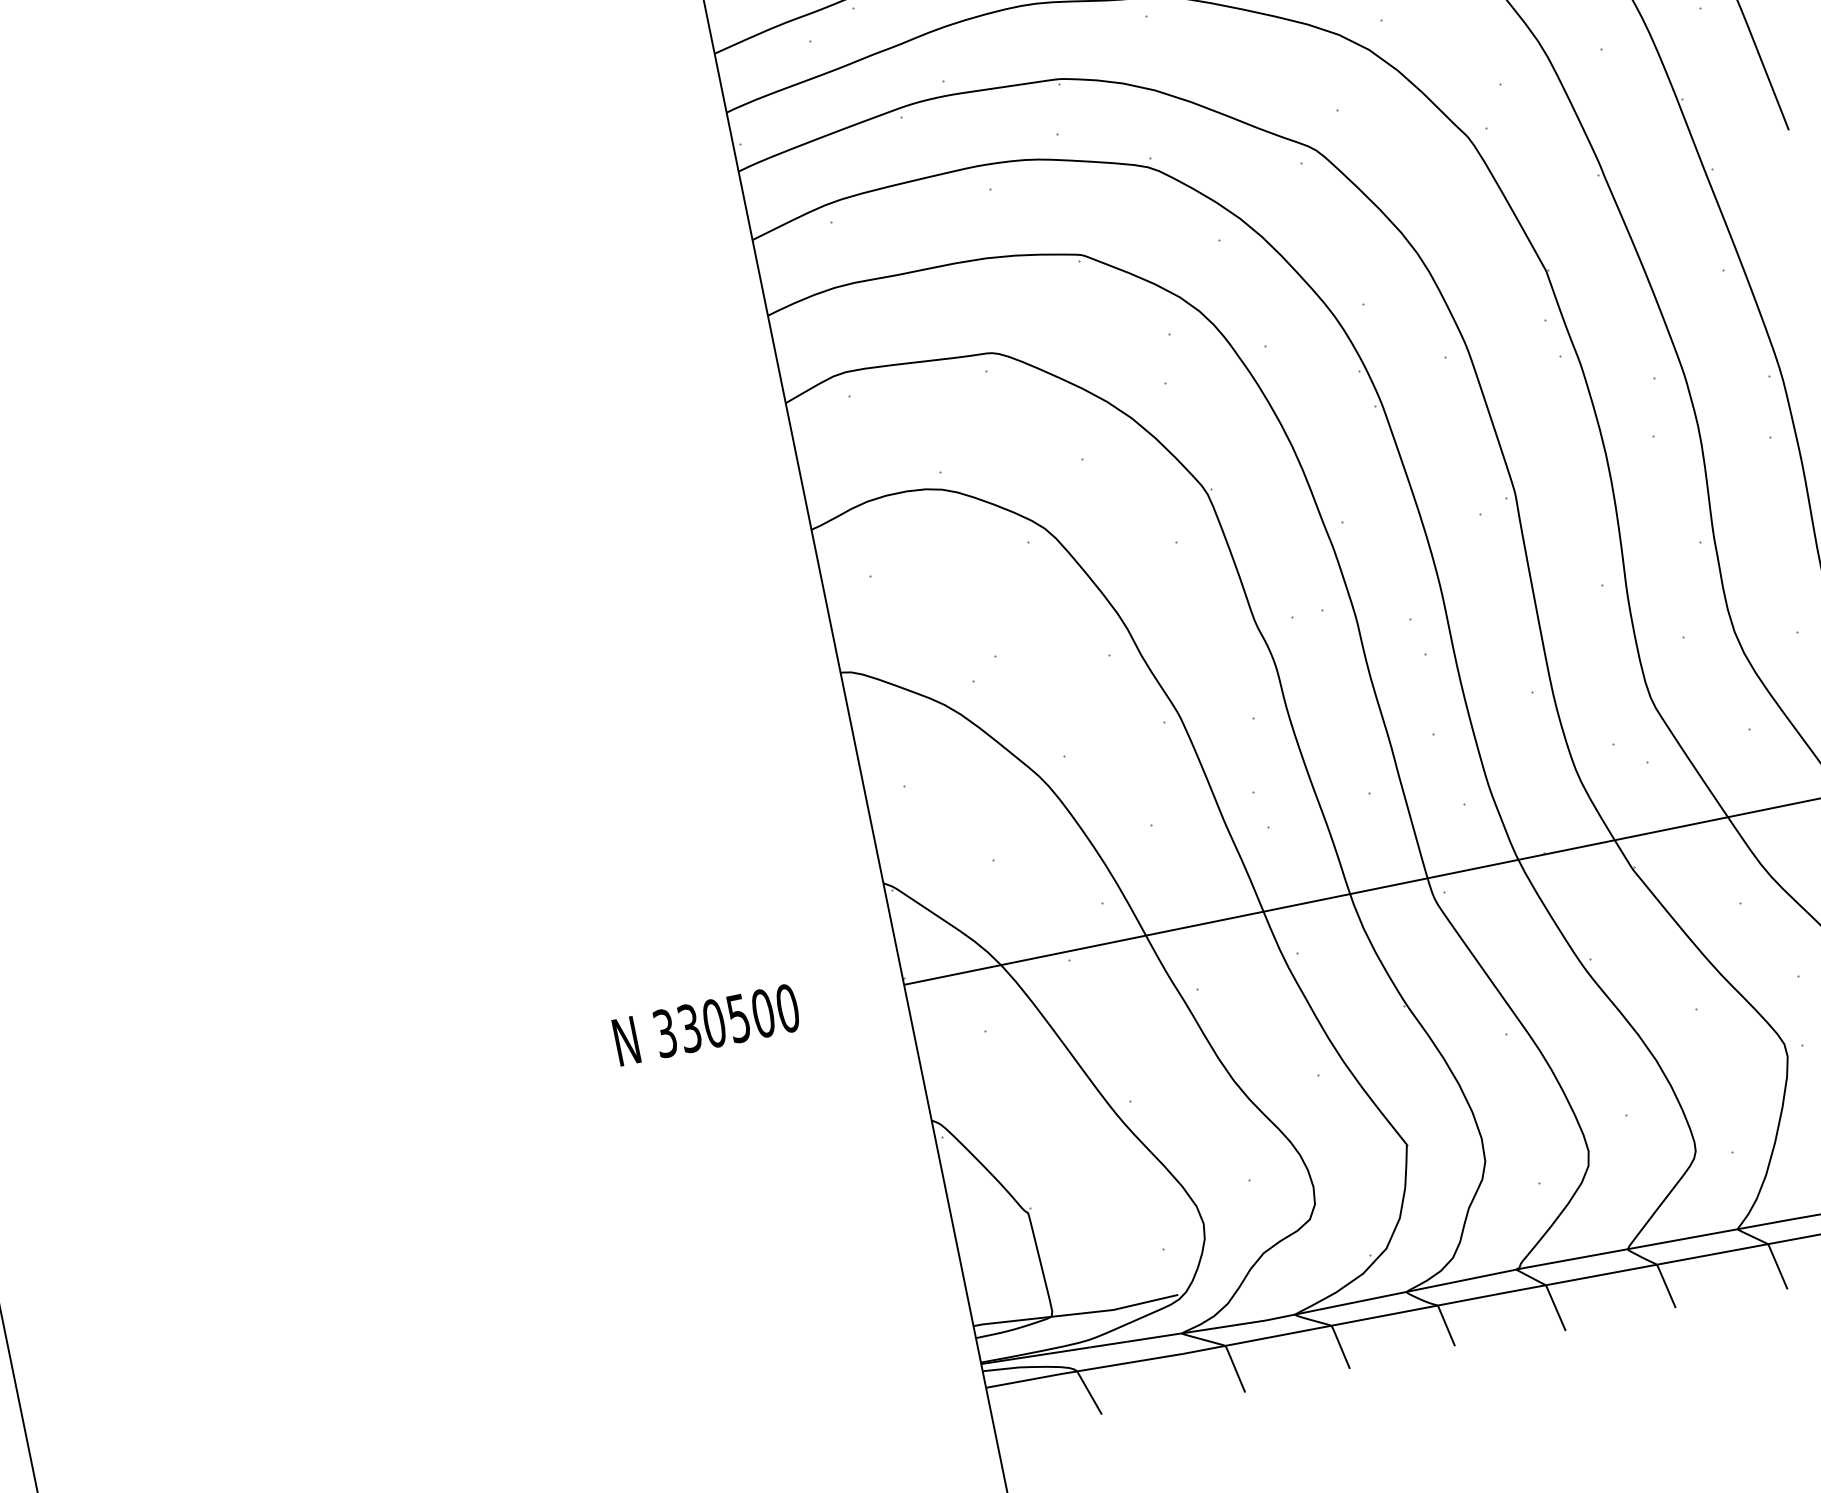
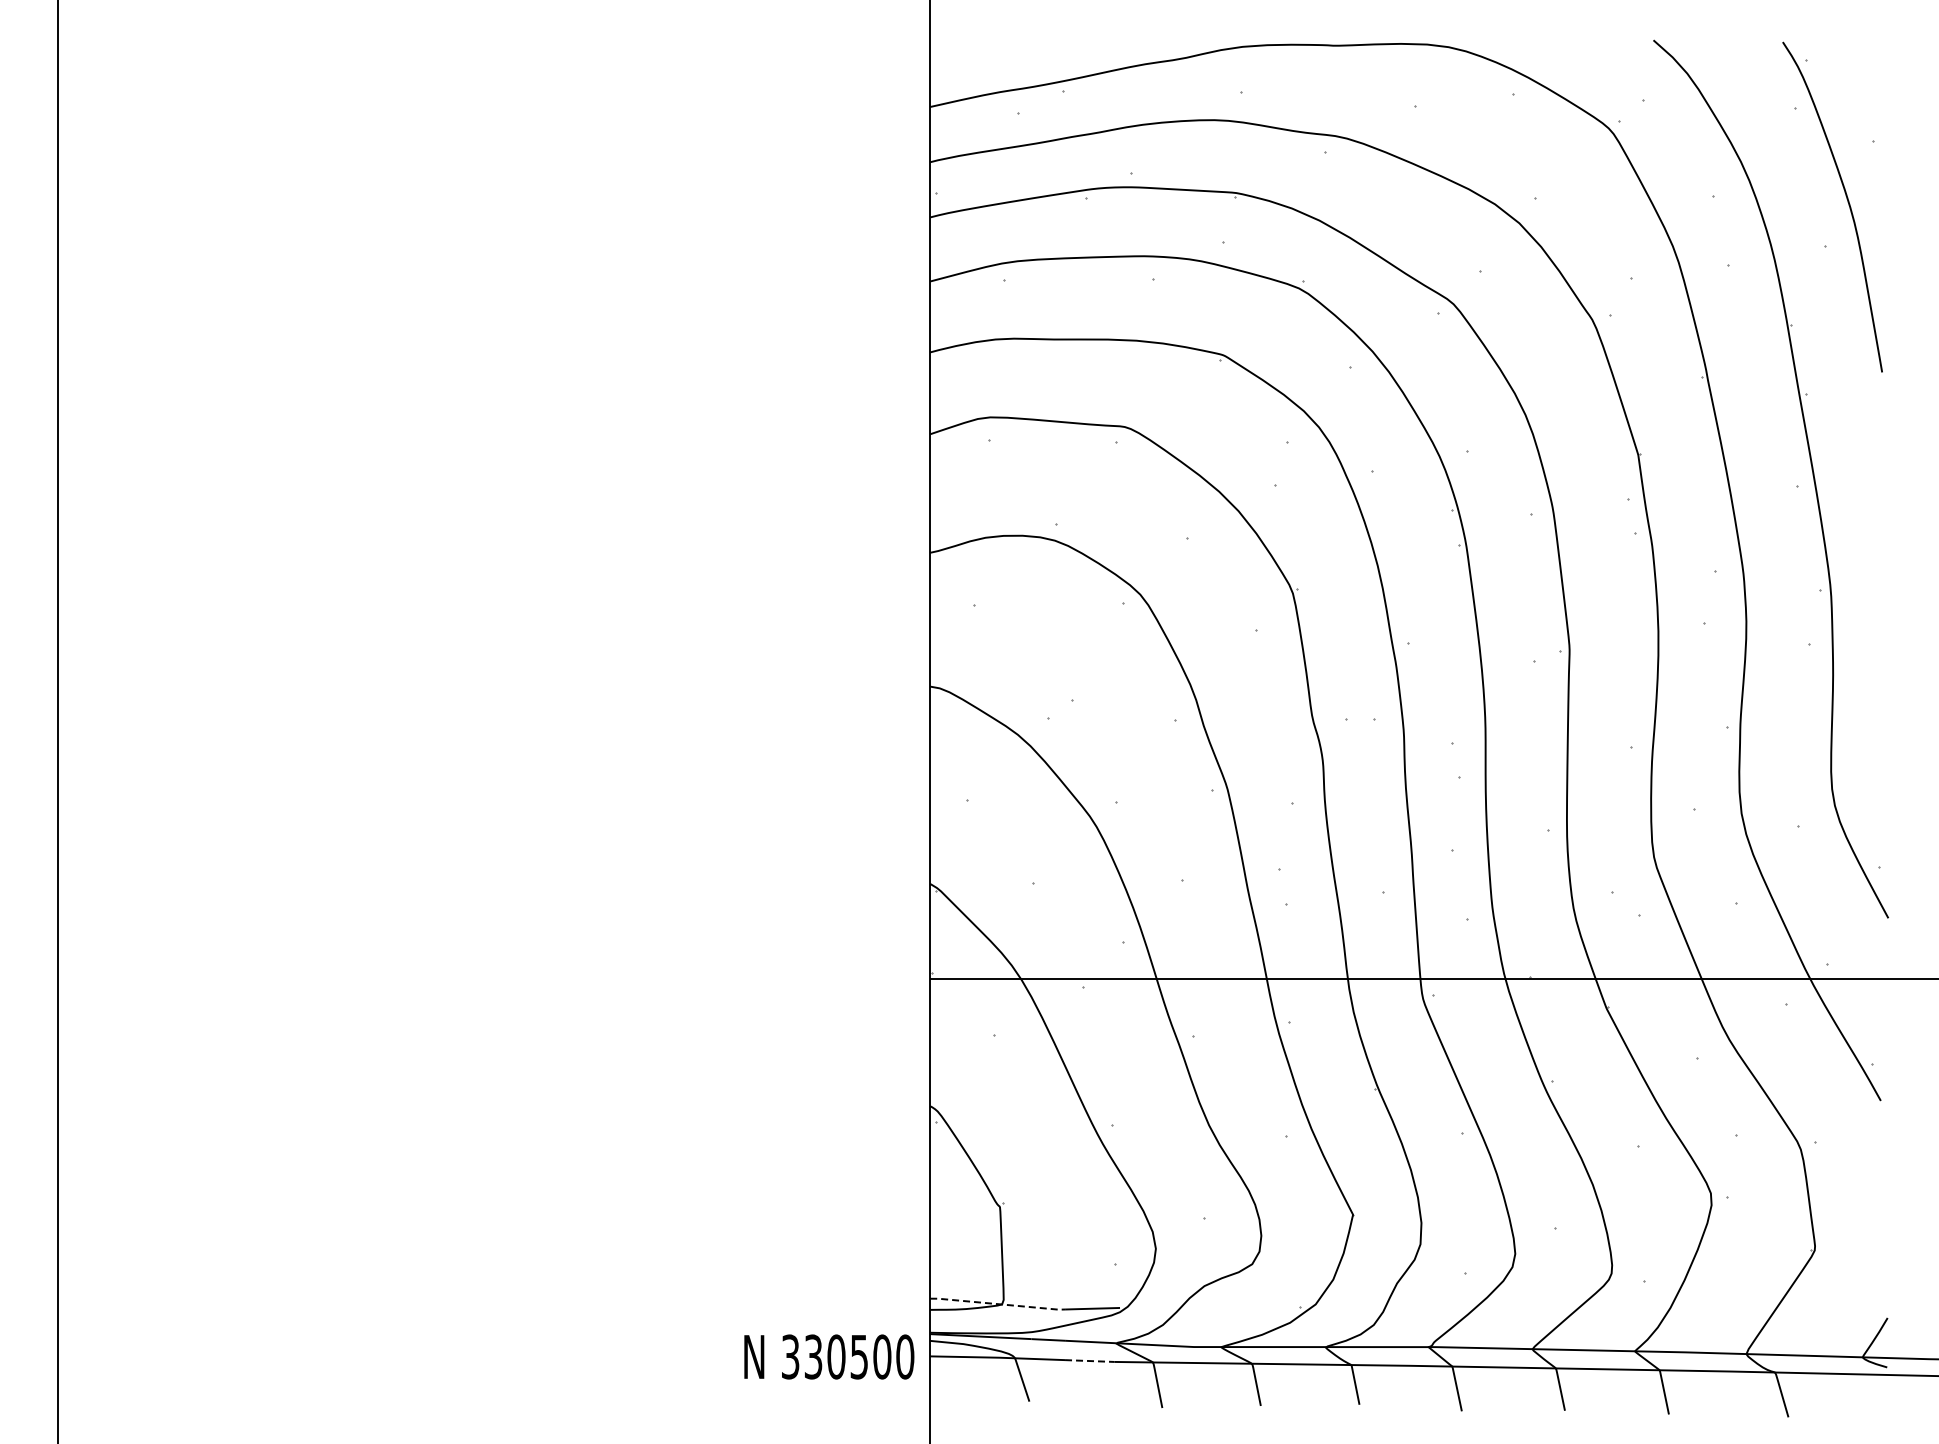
text: (706, 1024) -> (829, 1356), moved
line: (1047, 1317) -> (998, 1304), solid -> dashed
line: (1157, 1358) -> (1089, 1361), solid -> dashed

